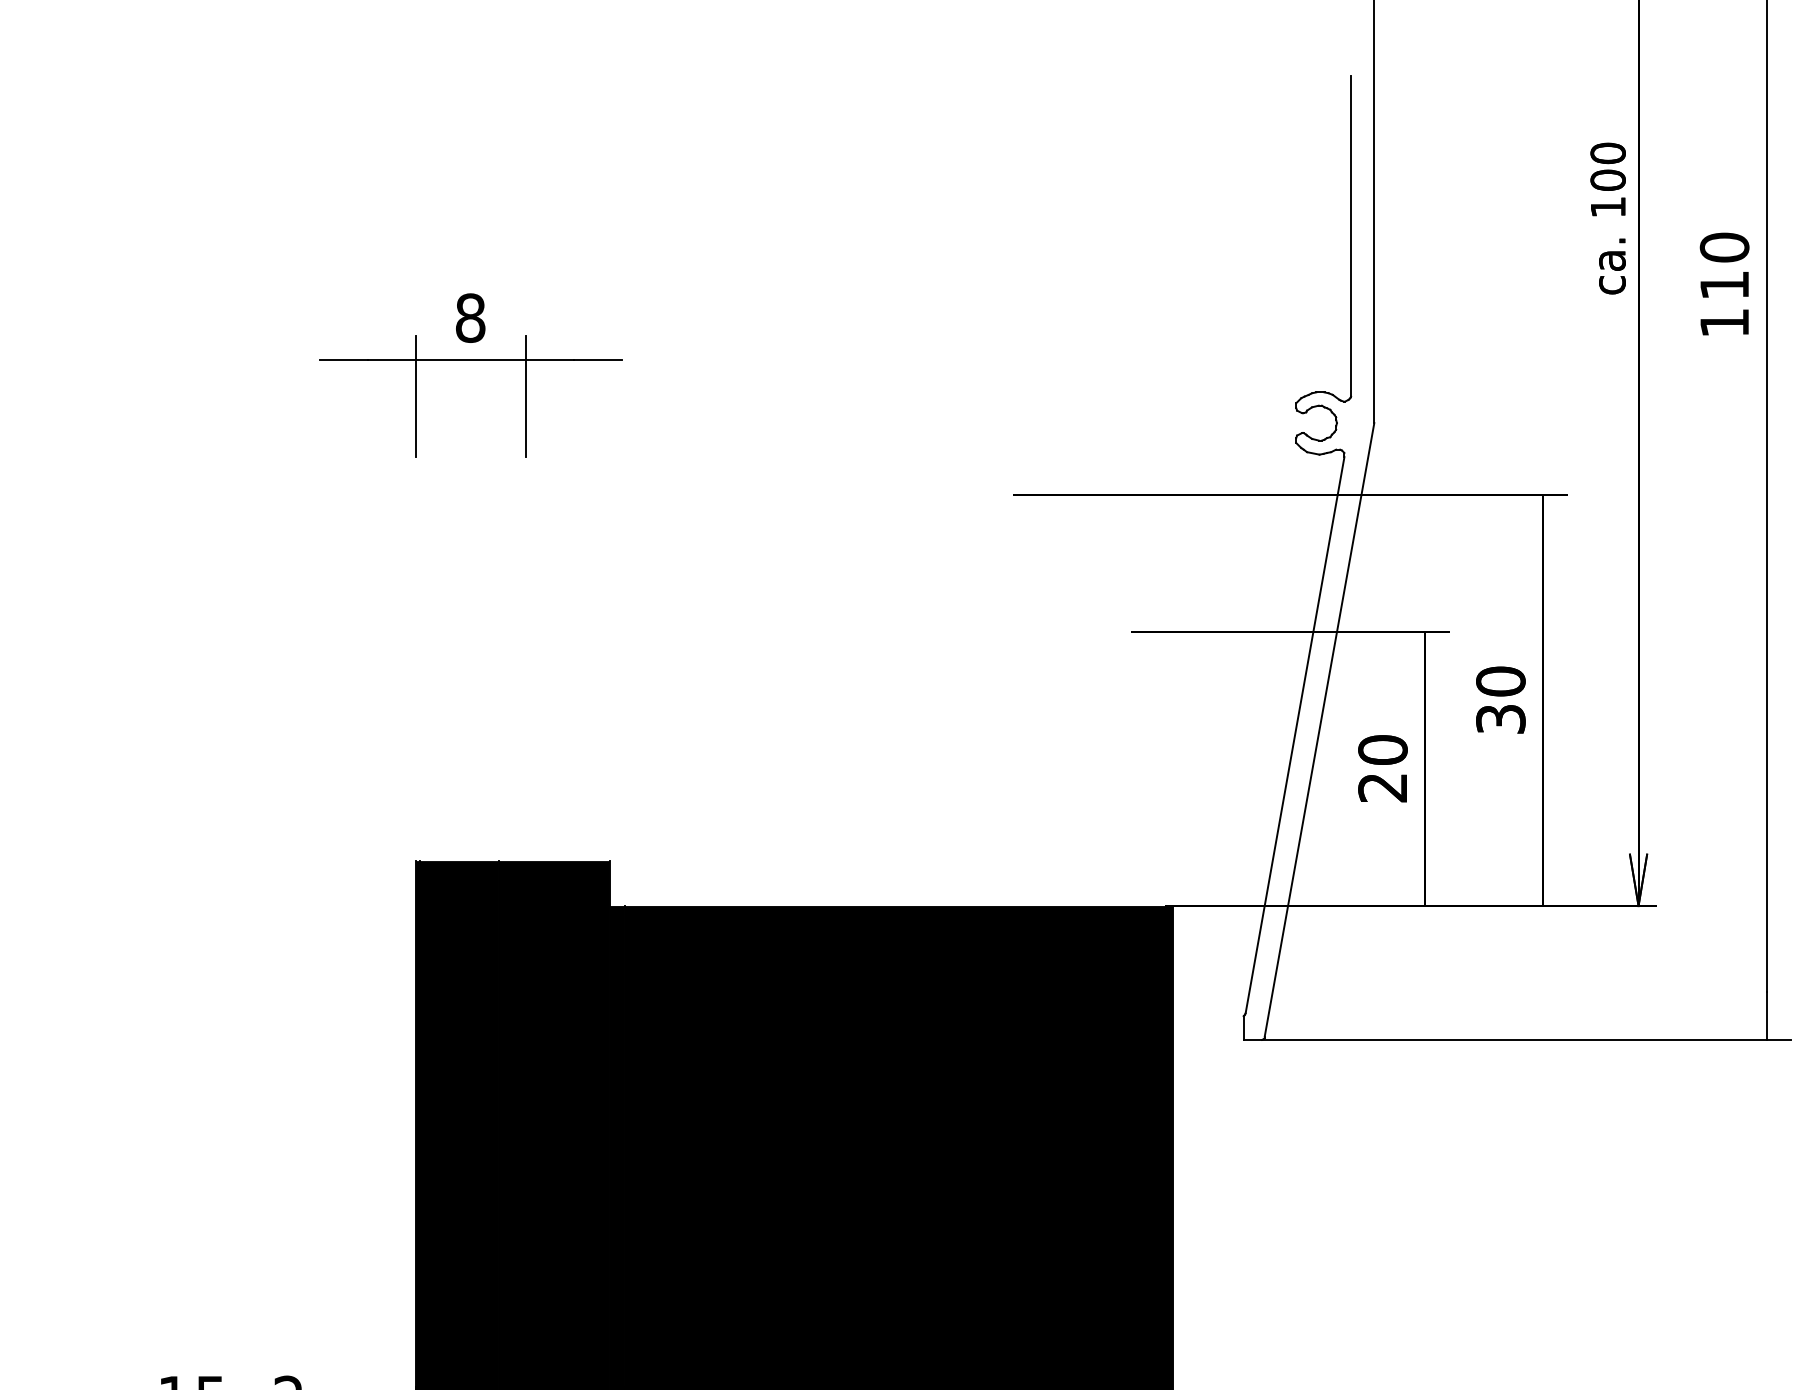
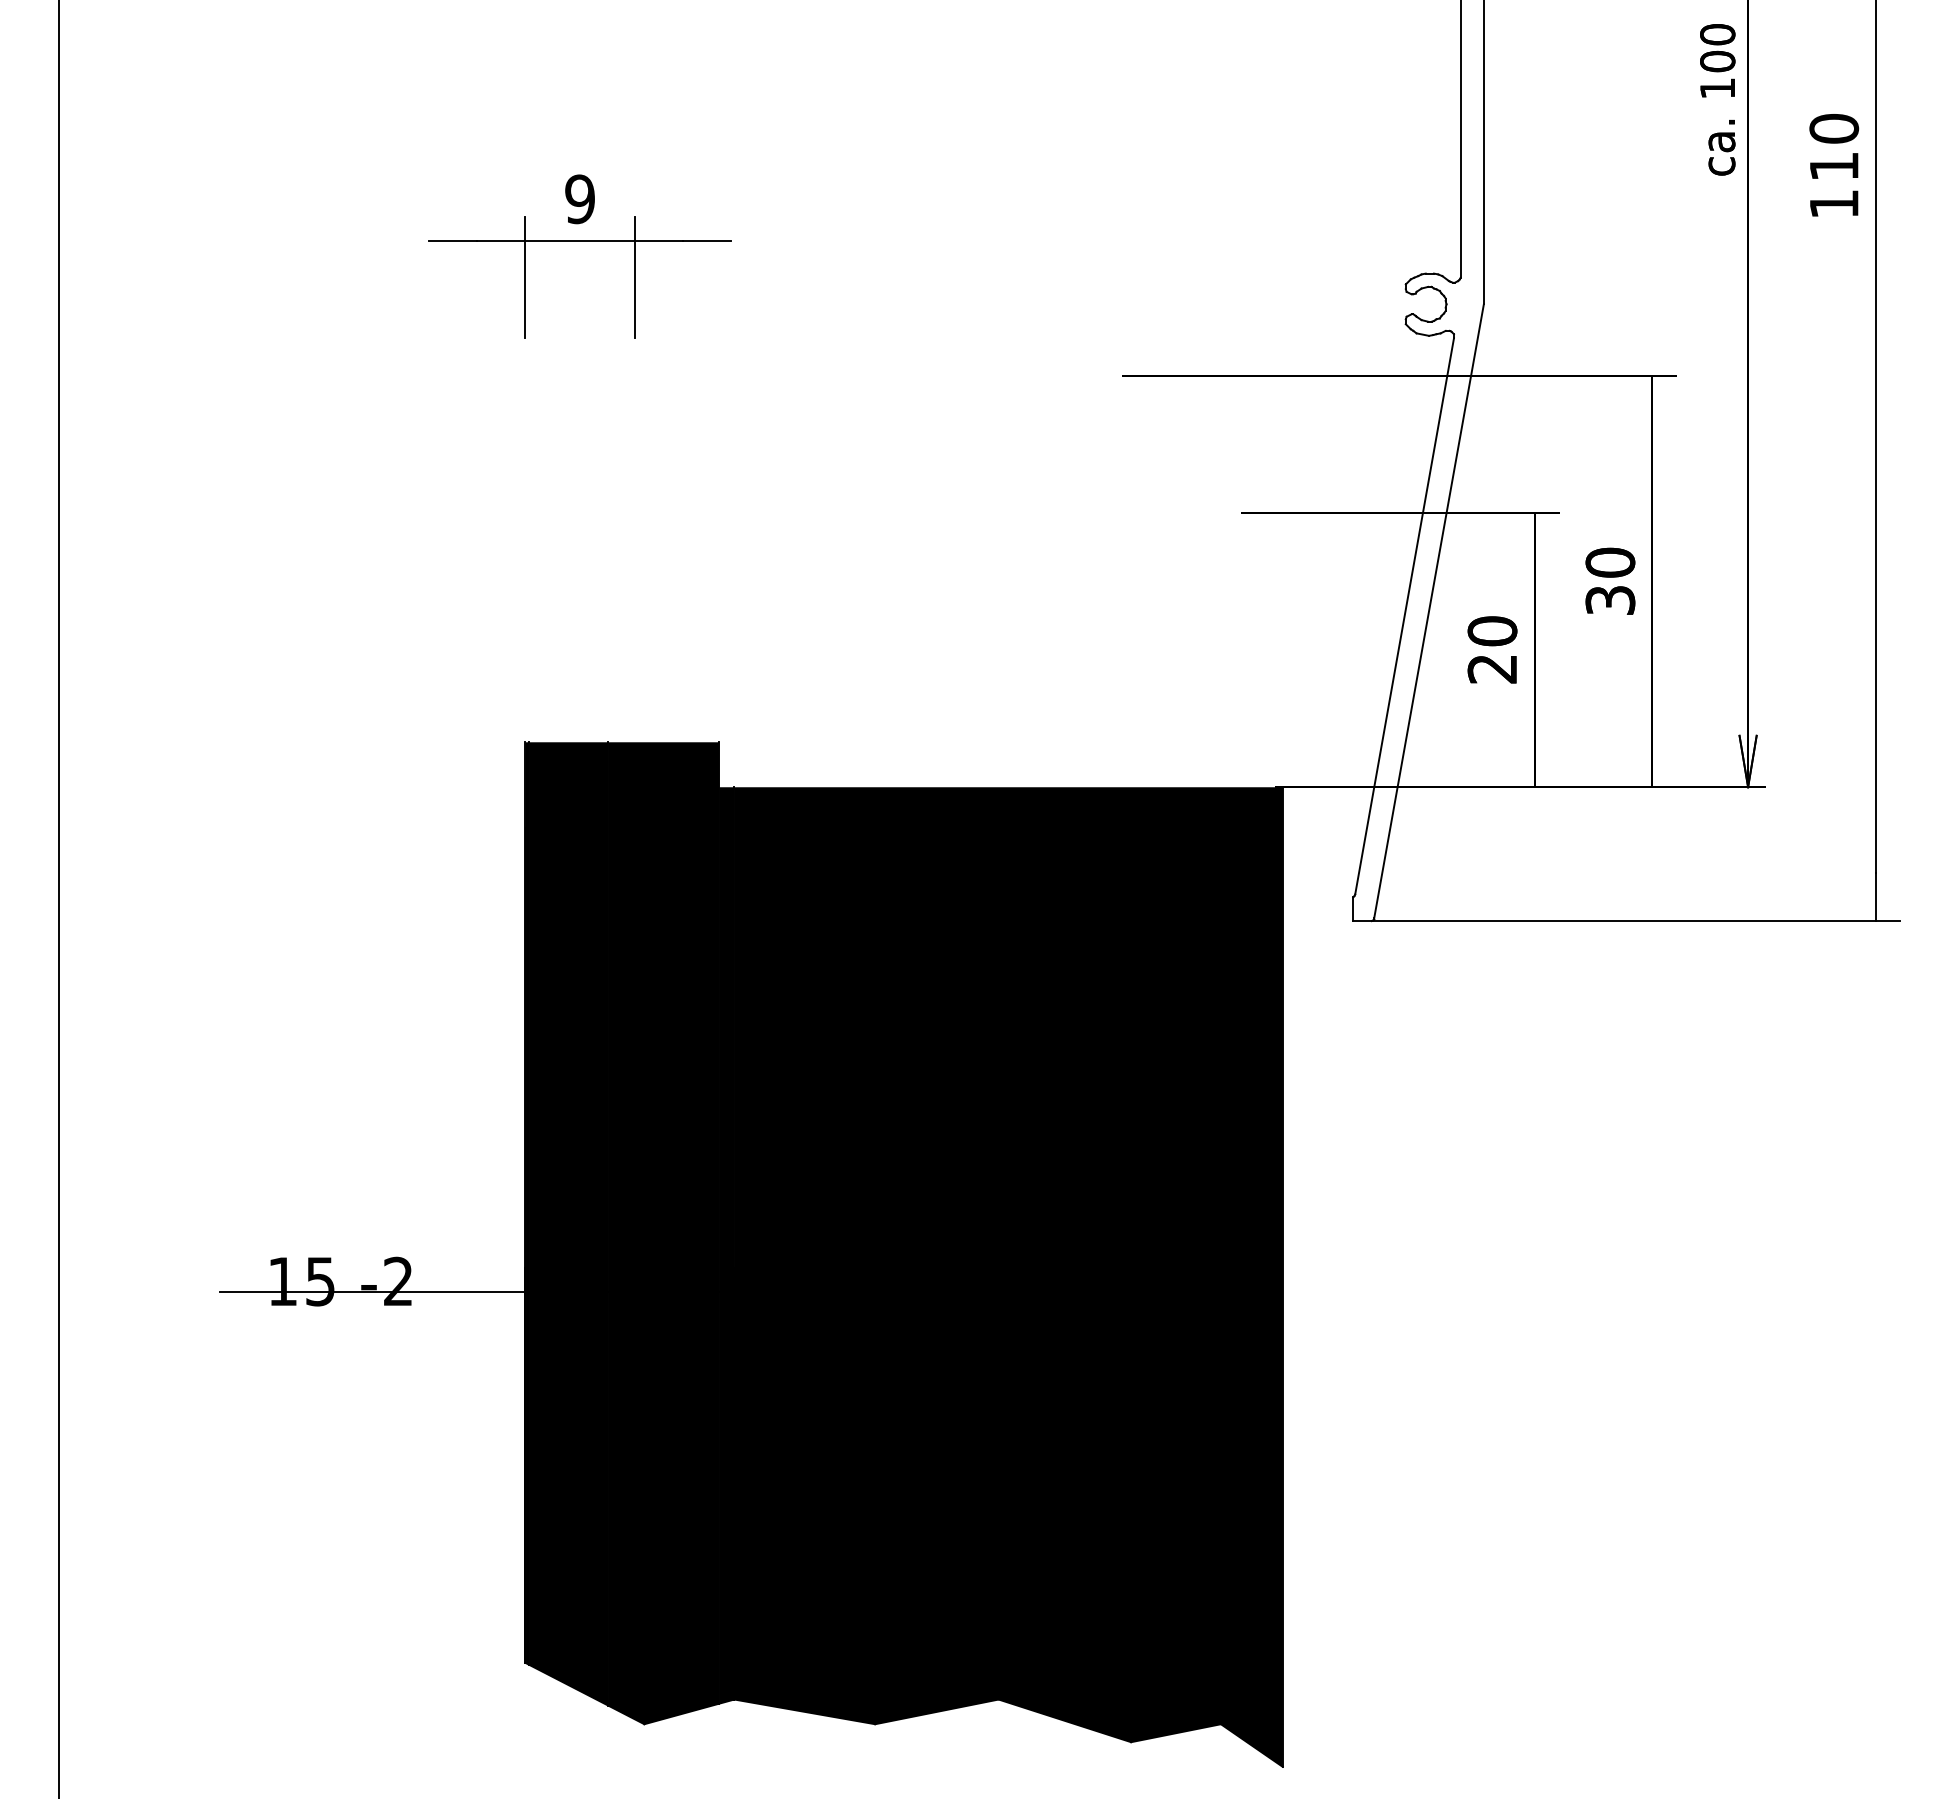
text: (469, 318) -> (579, 199), 8 -> 9

